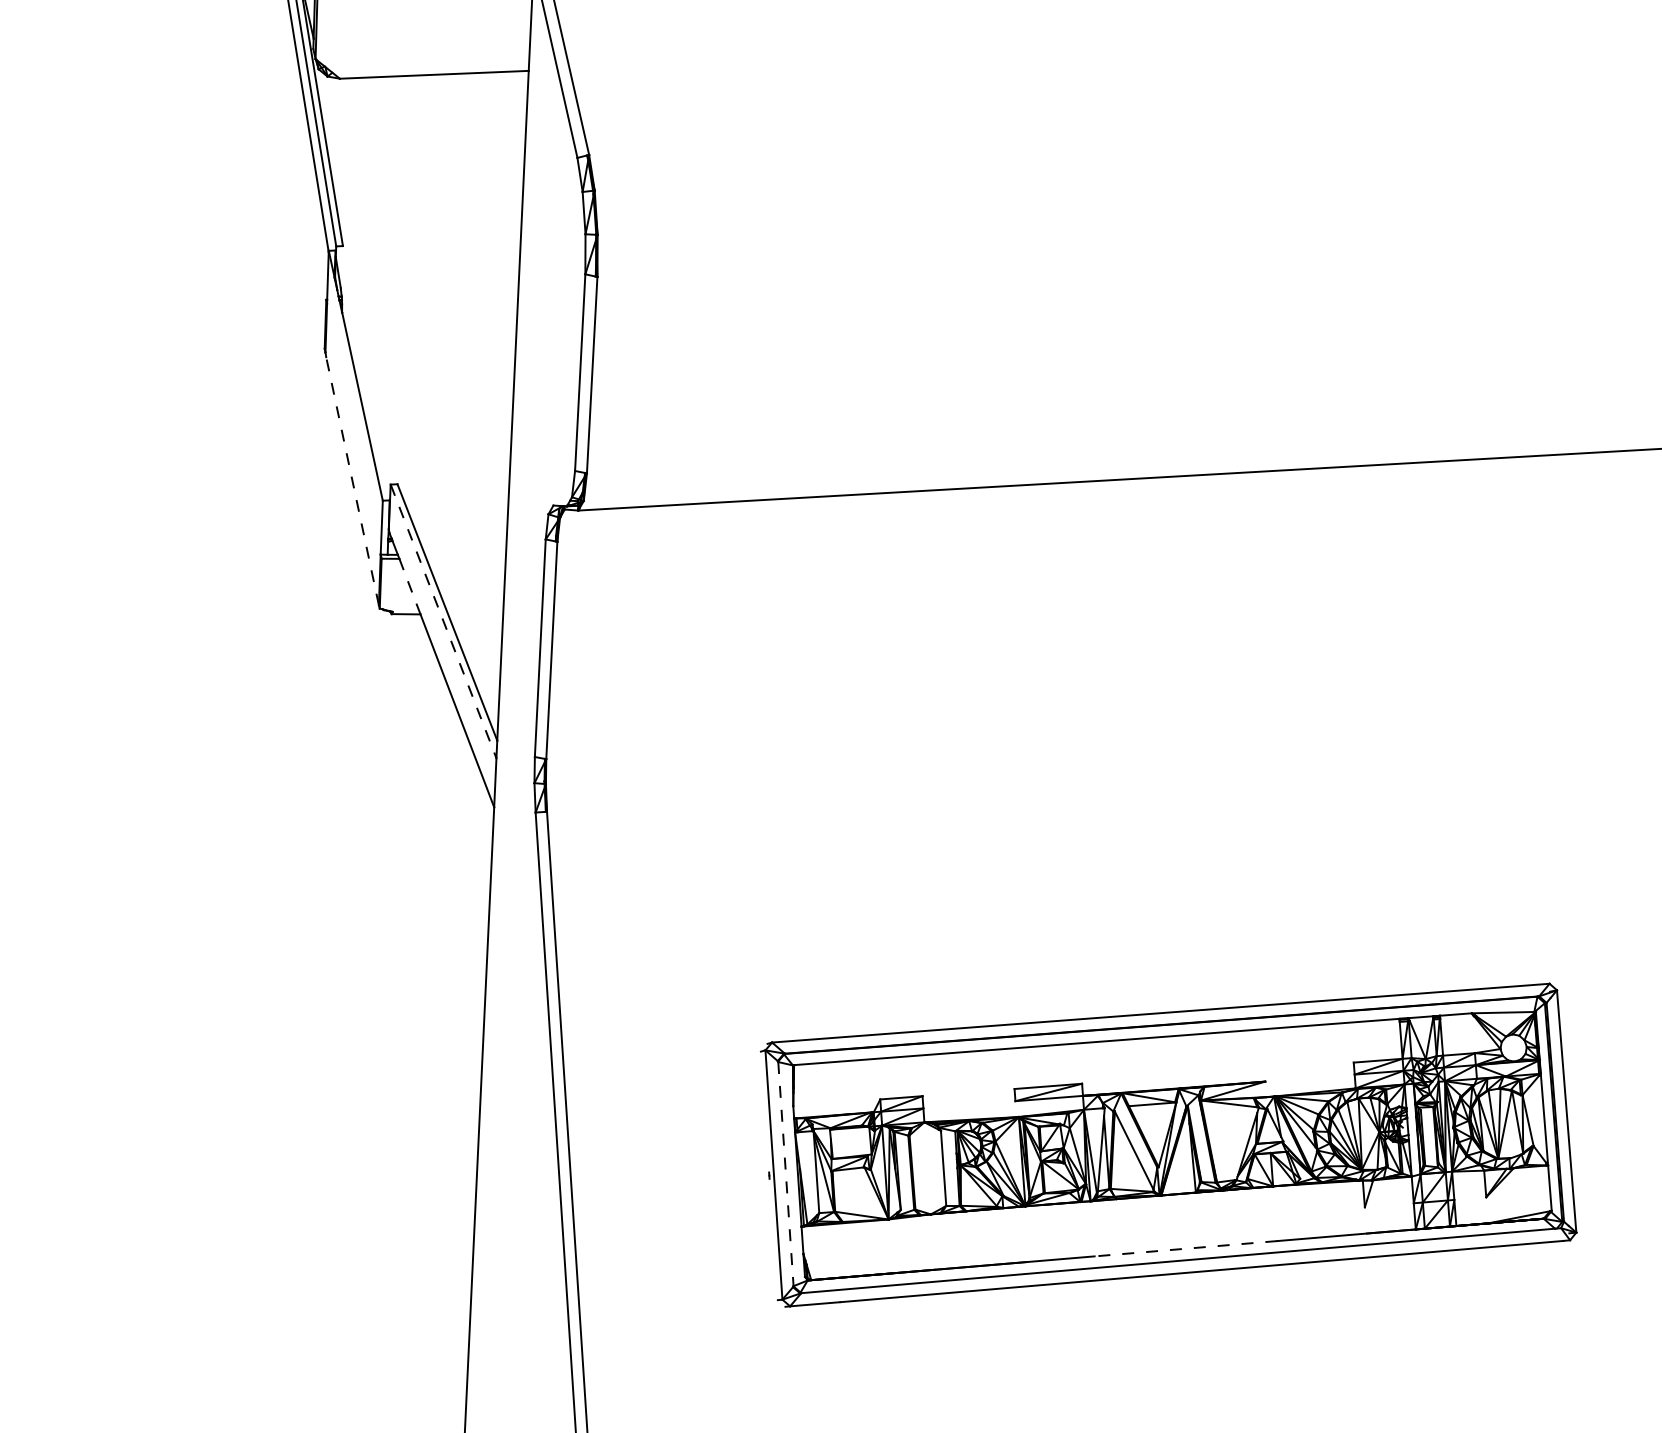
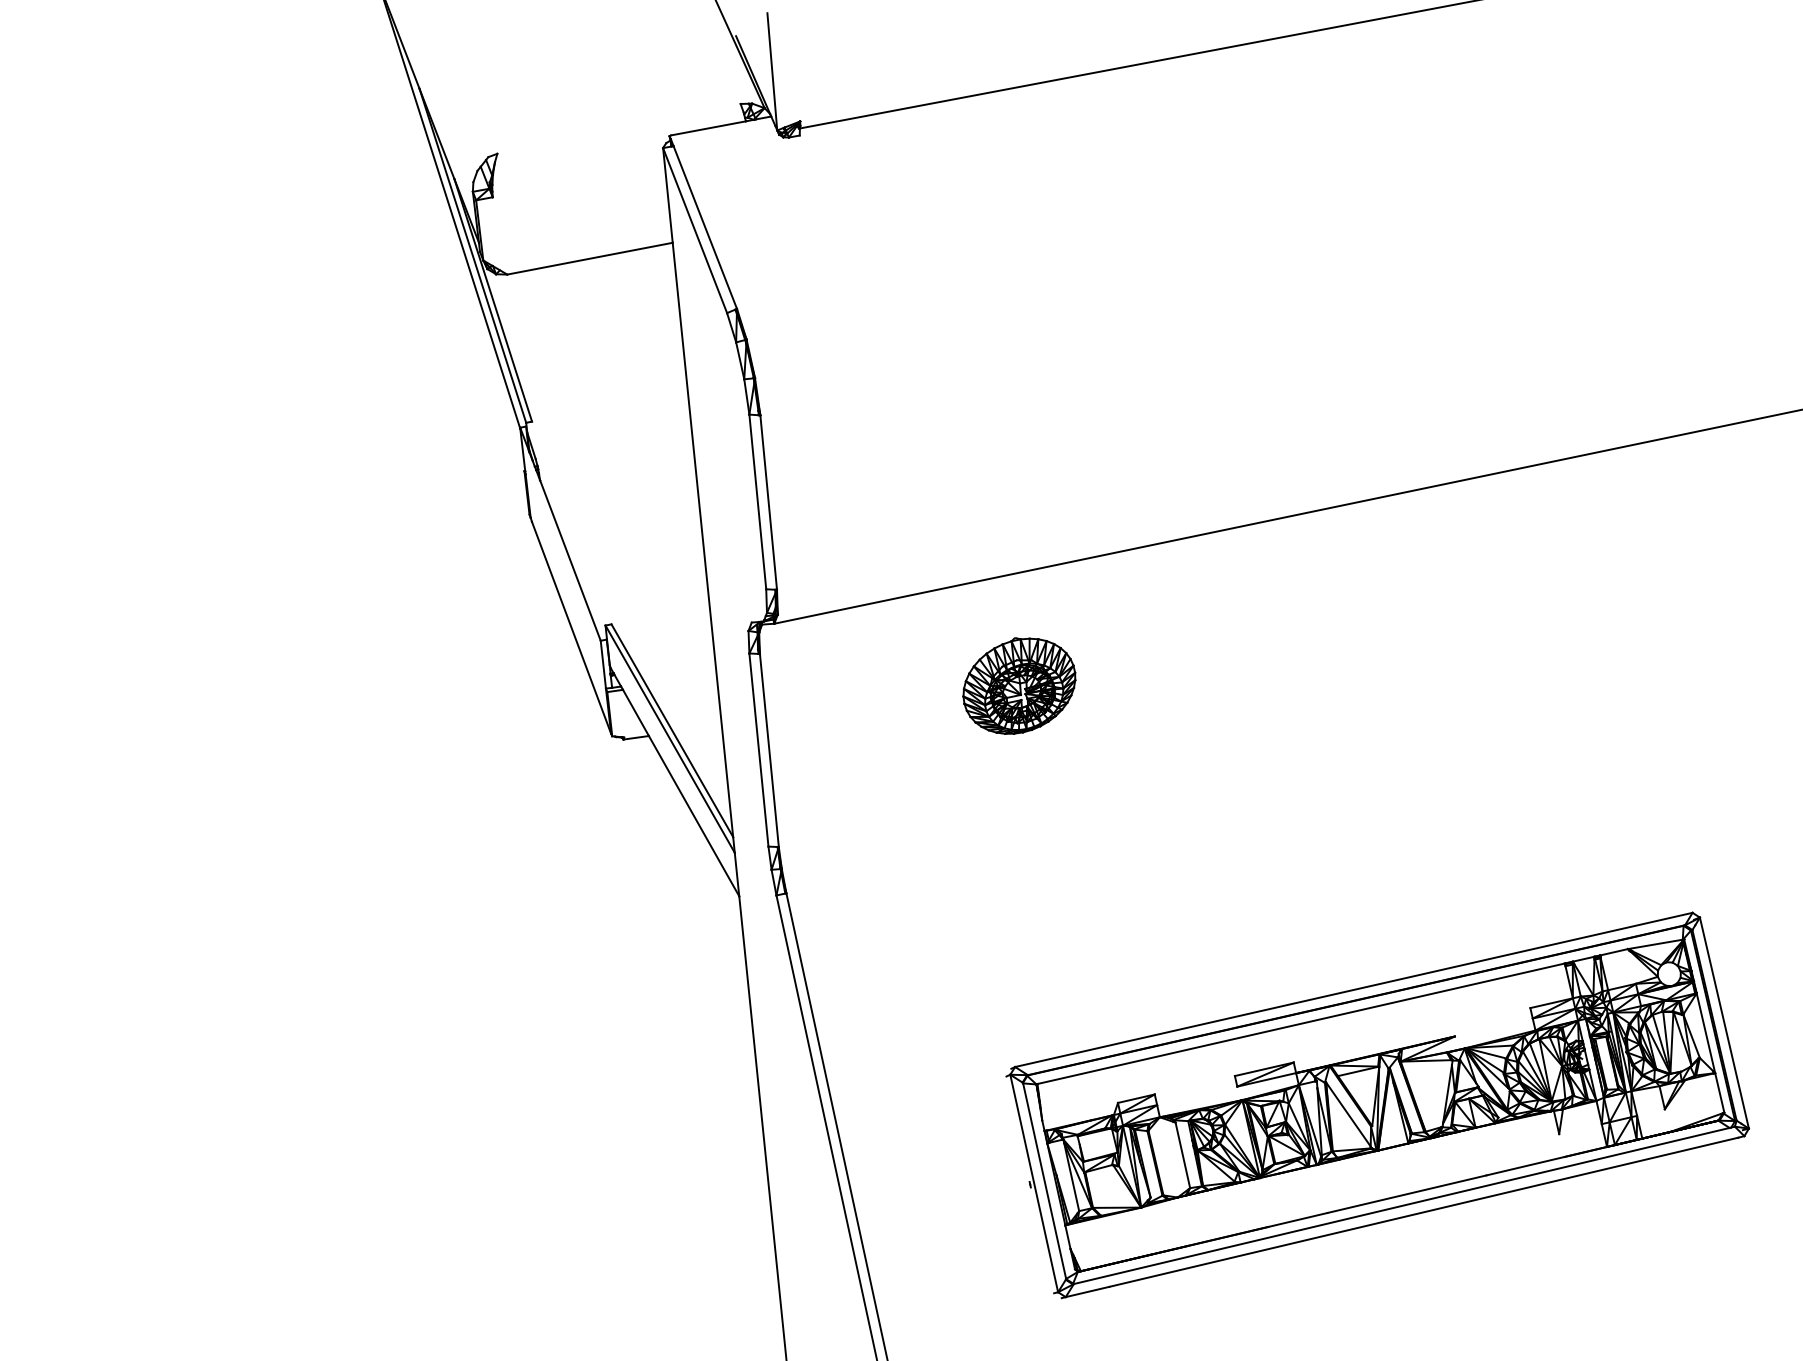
line: (352, 481) -> (571, 627), dashed -> solid
line: (410, 587) -> (636, 713), dashed -> solid
part: (840, 619) -> (1019, 685), added
line: (443, 621) -> (670, 739), dashed -> solid
line: (785, 1174) -> (1044, 1181), dashed -> solid
line: (1186, 1249) -> (1407, 1194), dashed -> solid

